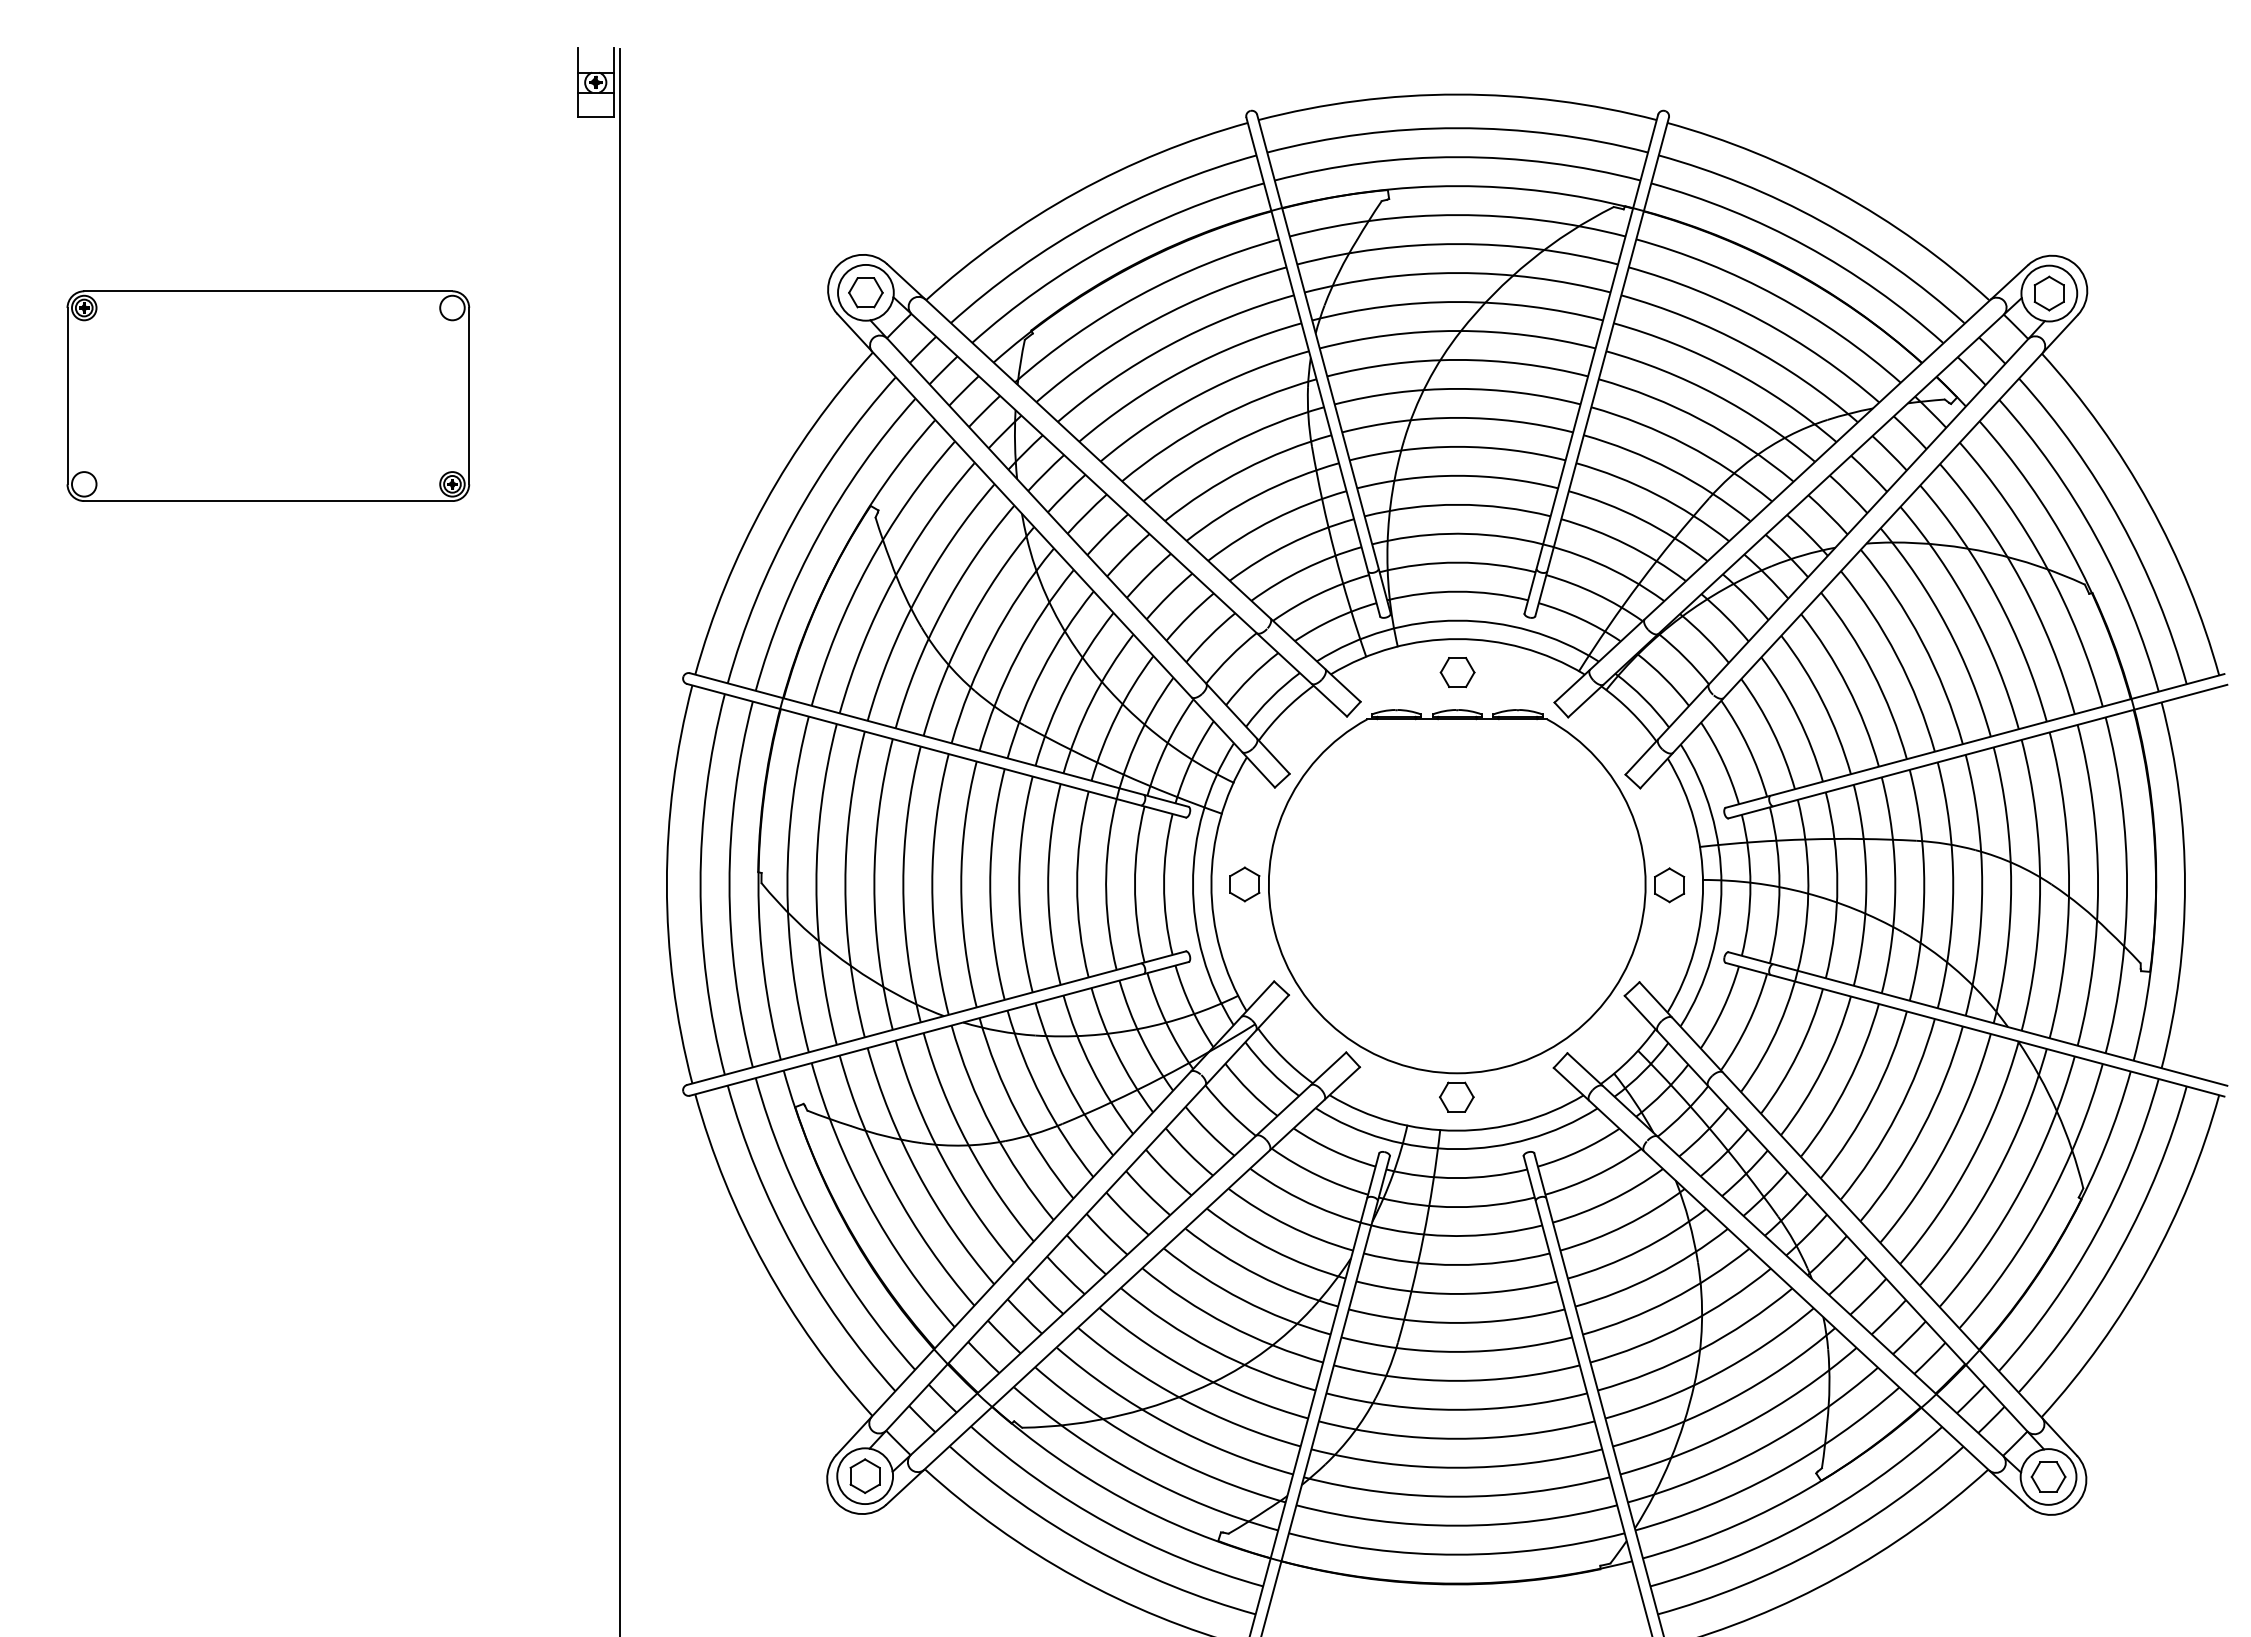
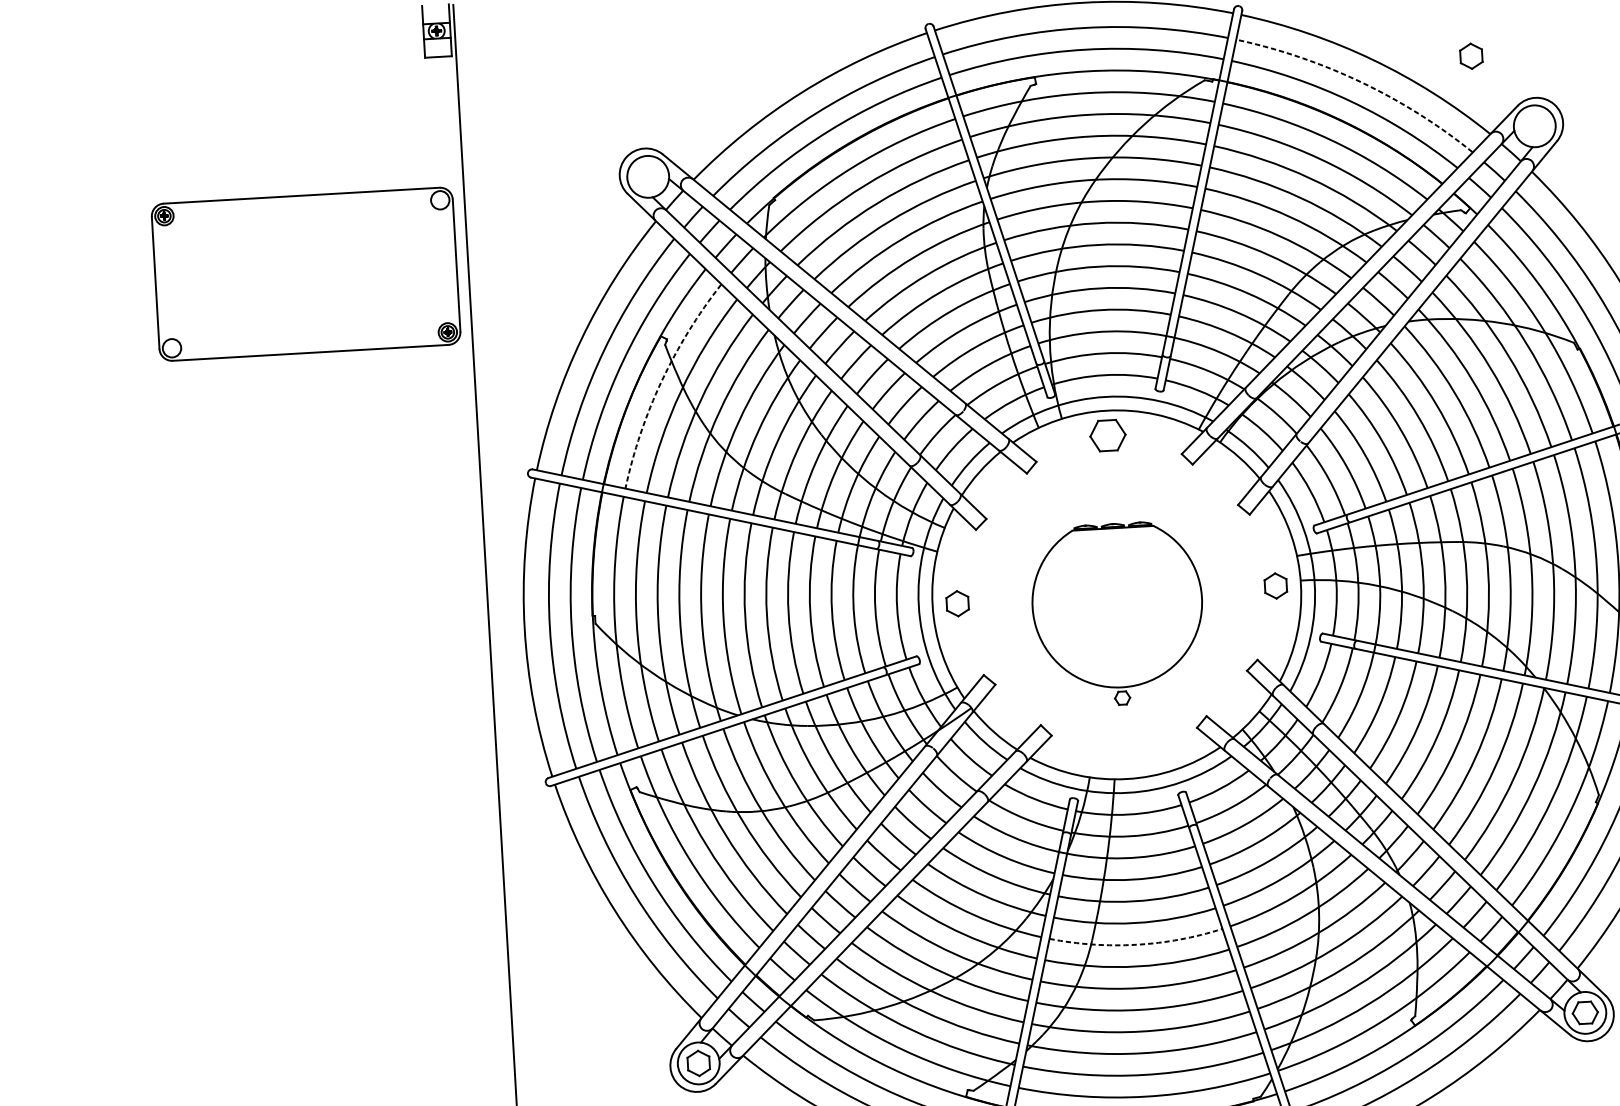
arc: (1821, 221) -> (1361, 82), solid -> dashed
part: (865, 292) -> (647, 176), removed
part: (2048, 293) -> (1470, 56), moved
part: (268, 395) -> (306, 273), moved
arc: (868, 565) -> (661, 381), solid -> dashed
part: (1457, 672) -> (1107, 435), size x1.4
part: (1457, 910) -> (1118, 614), size x0.6
arc: (1456, 1351) -> (1136, 944), solid -> dashed

